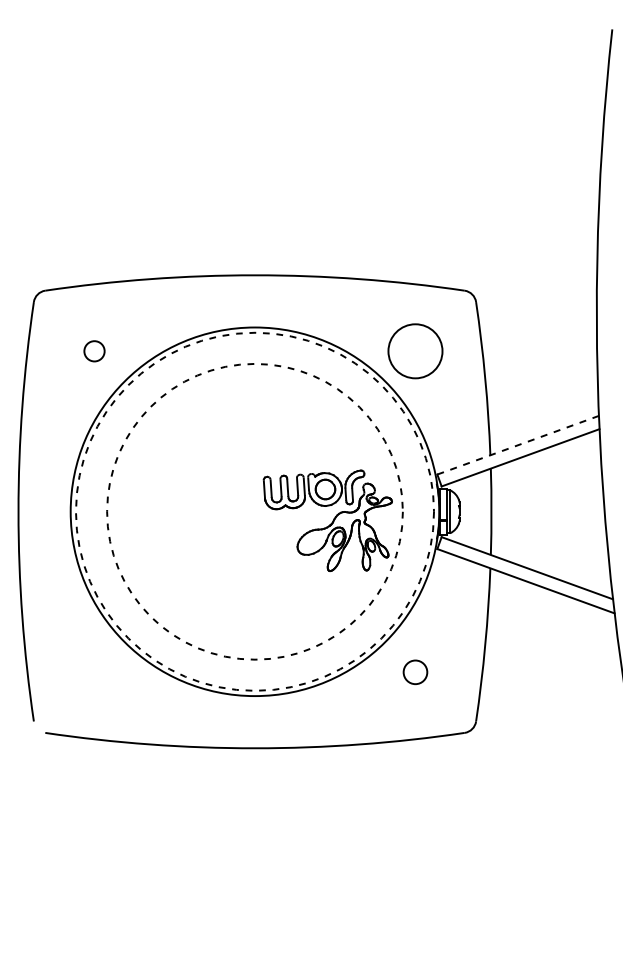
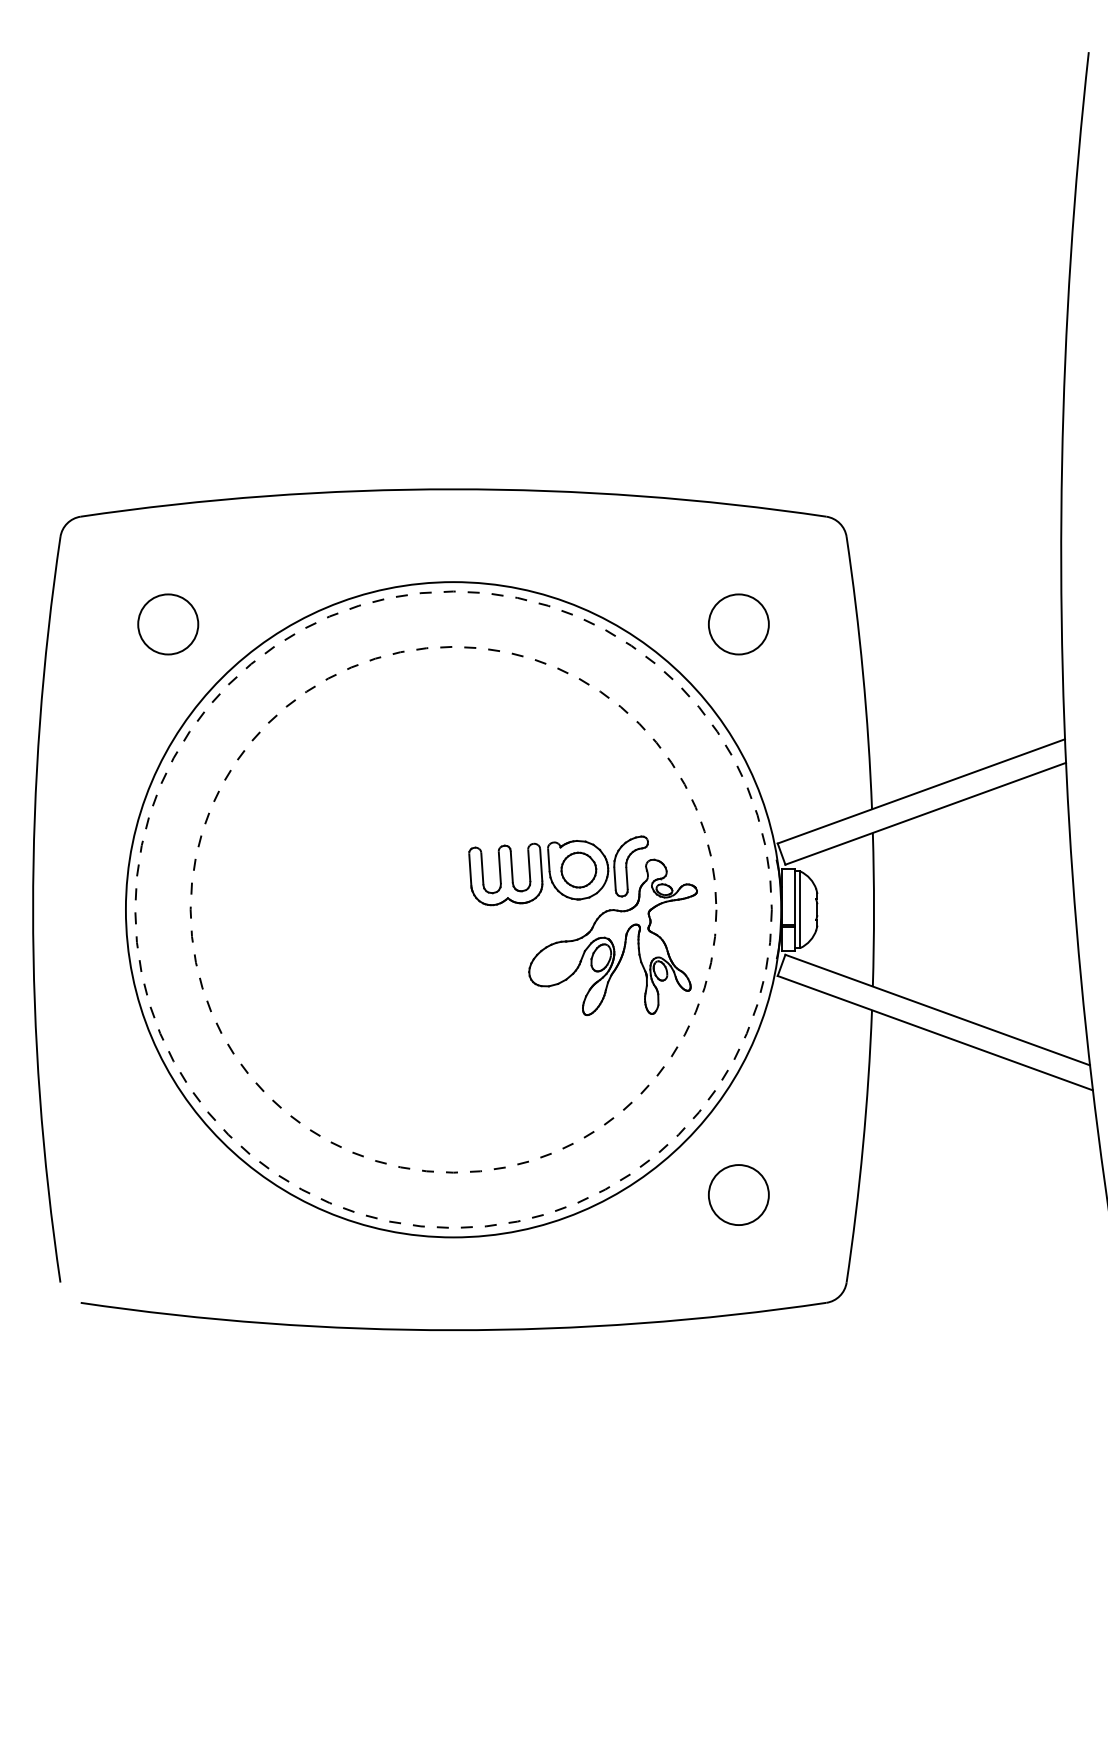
circle: (94, 351) -> (168, 624), size x1.67
circle: (415, 351) -> (738, 624), size x0.62
line: (518, 445) -> (922, 791), dashed -> solid
circle: (415, 672) -> (738, 1195), size x1.43

